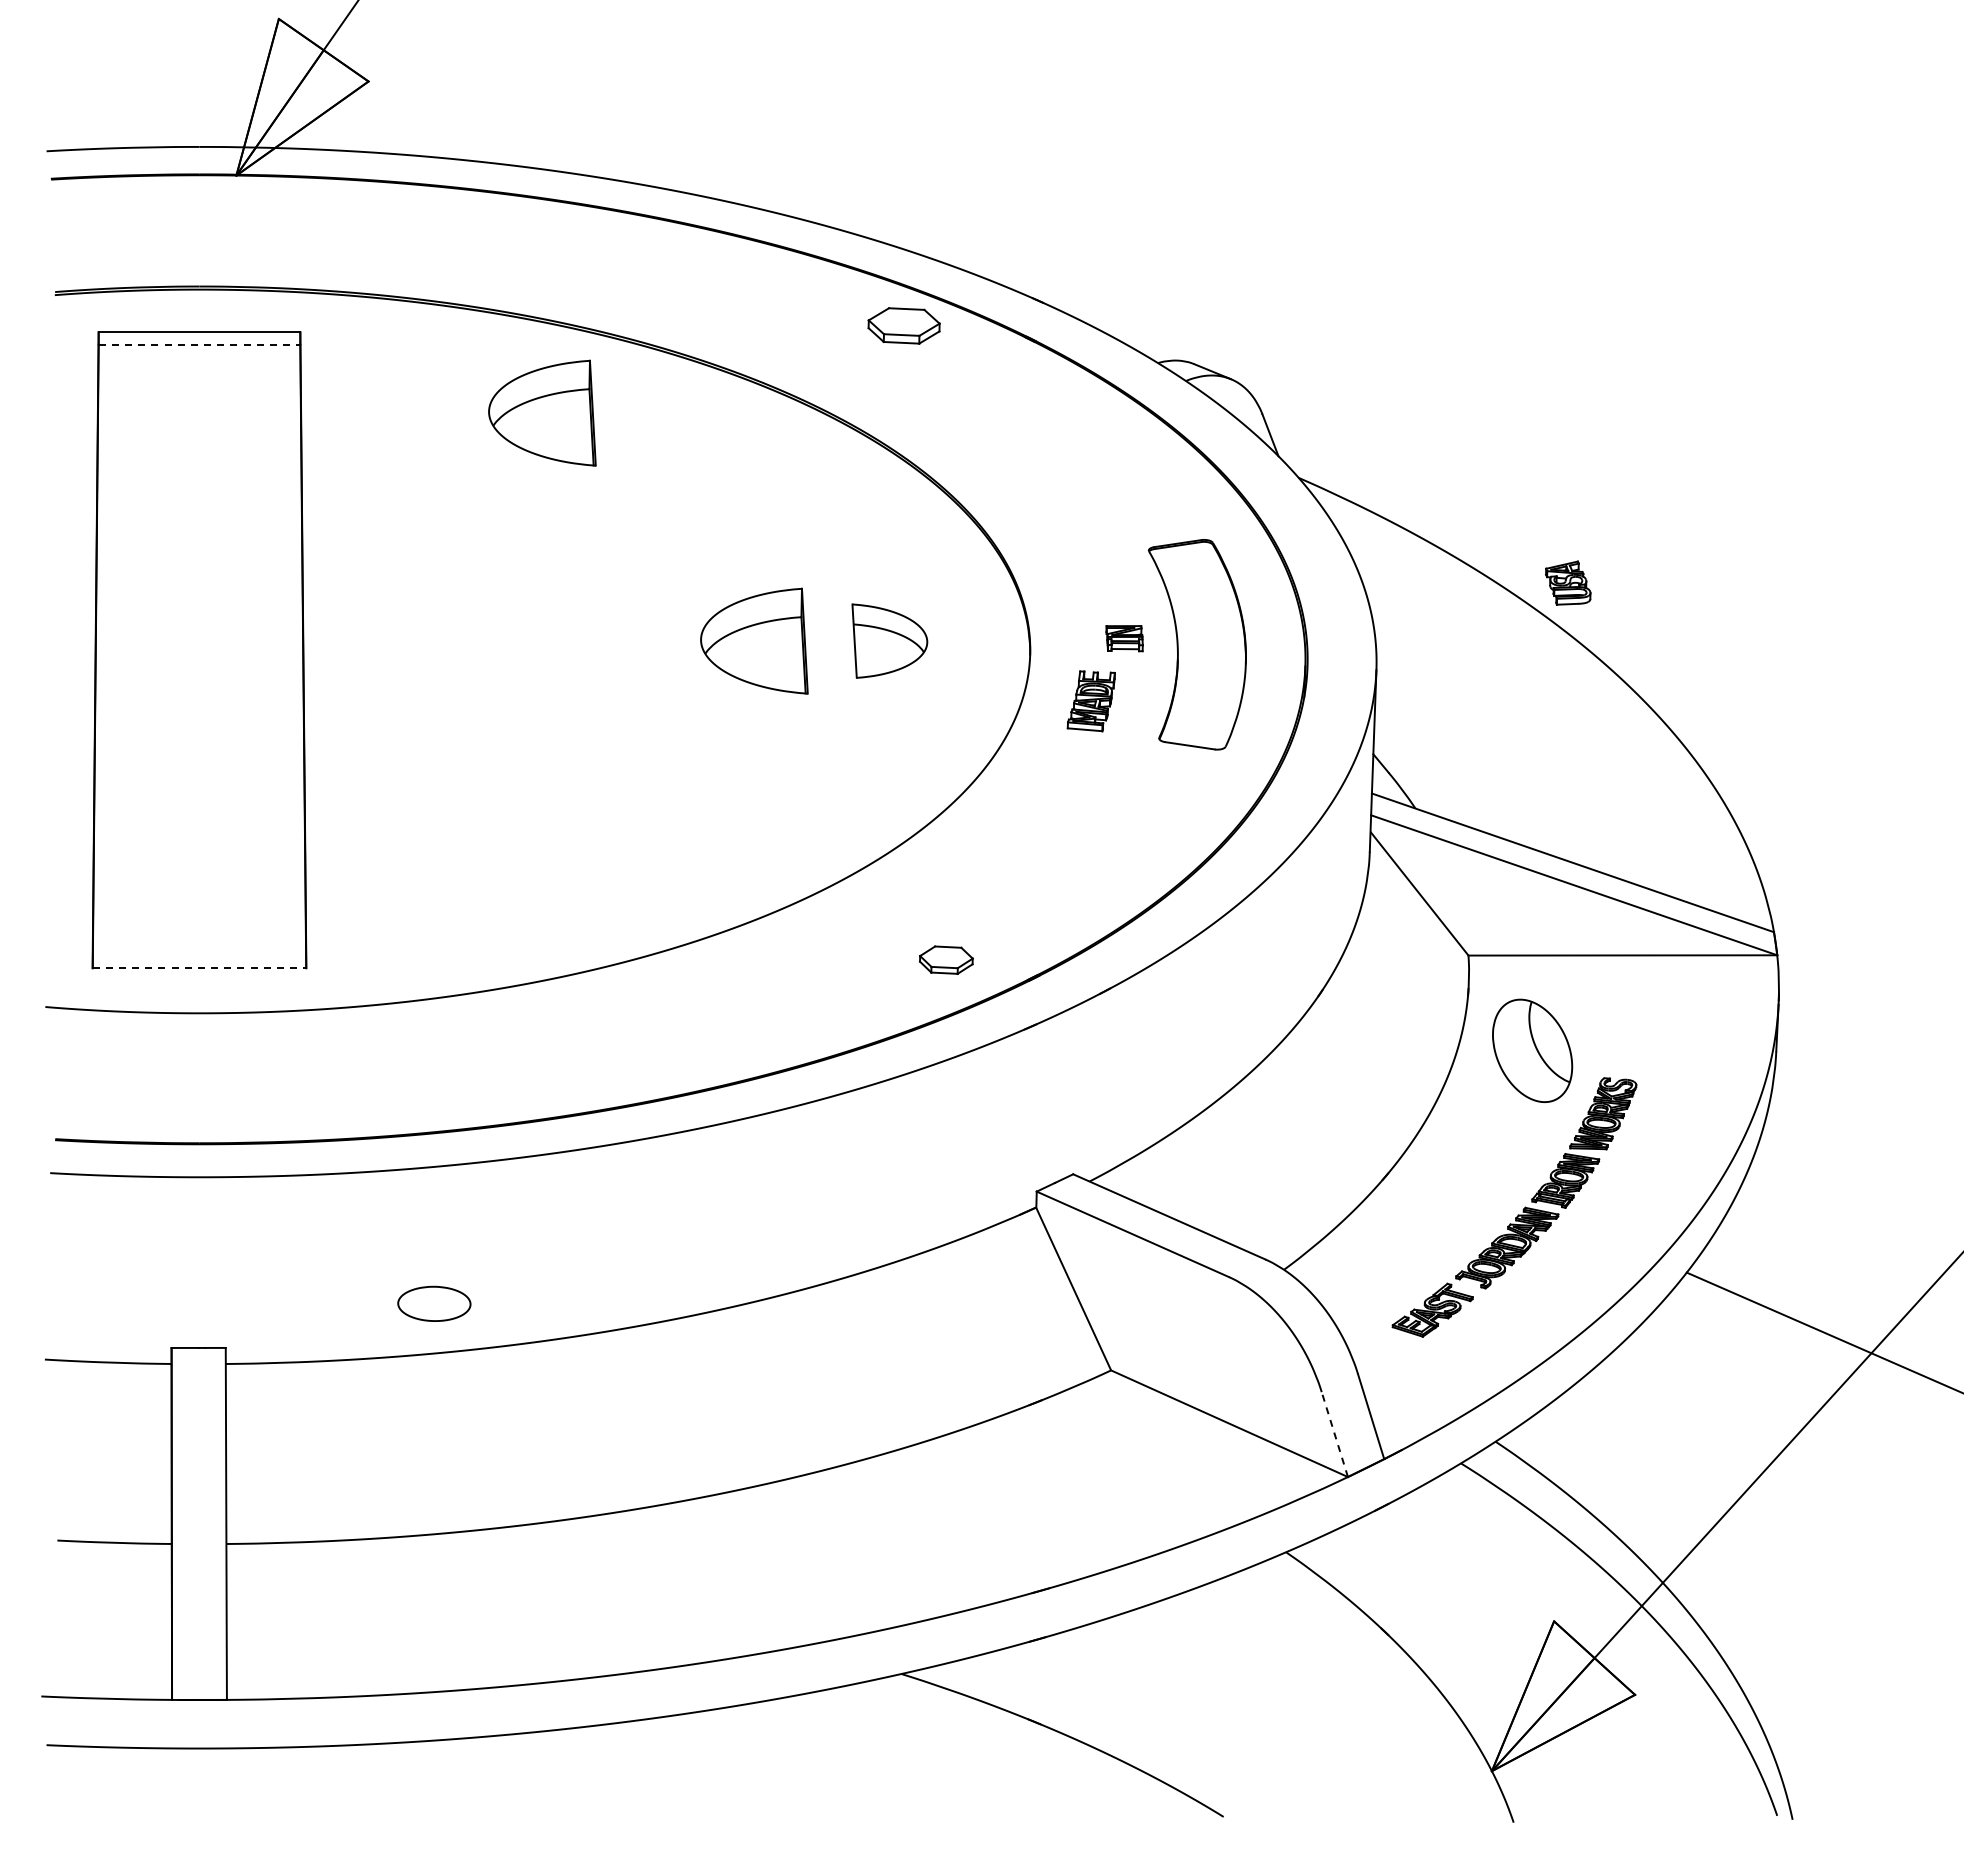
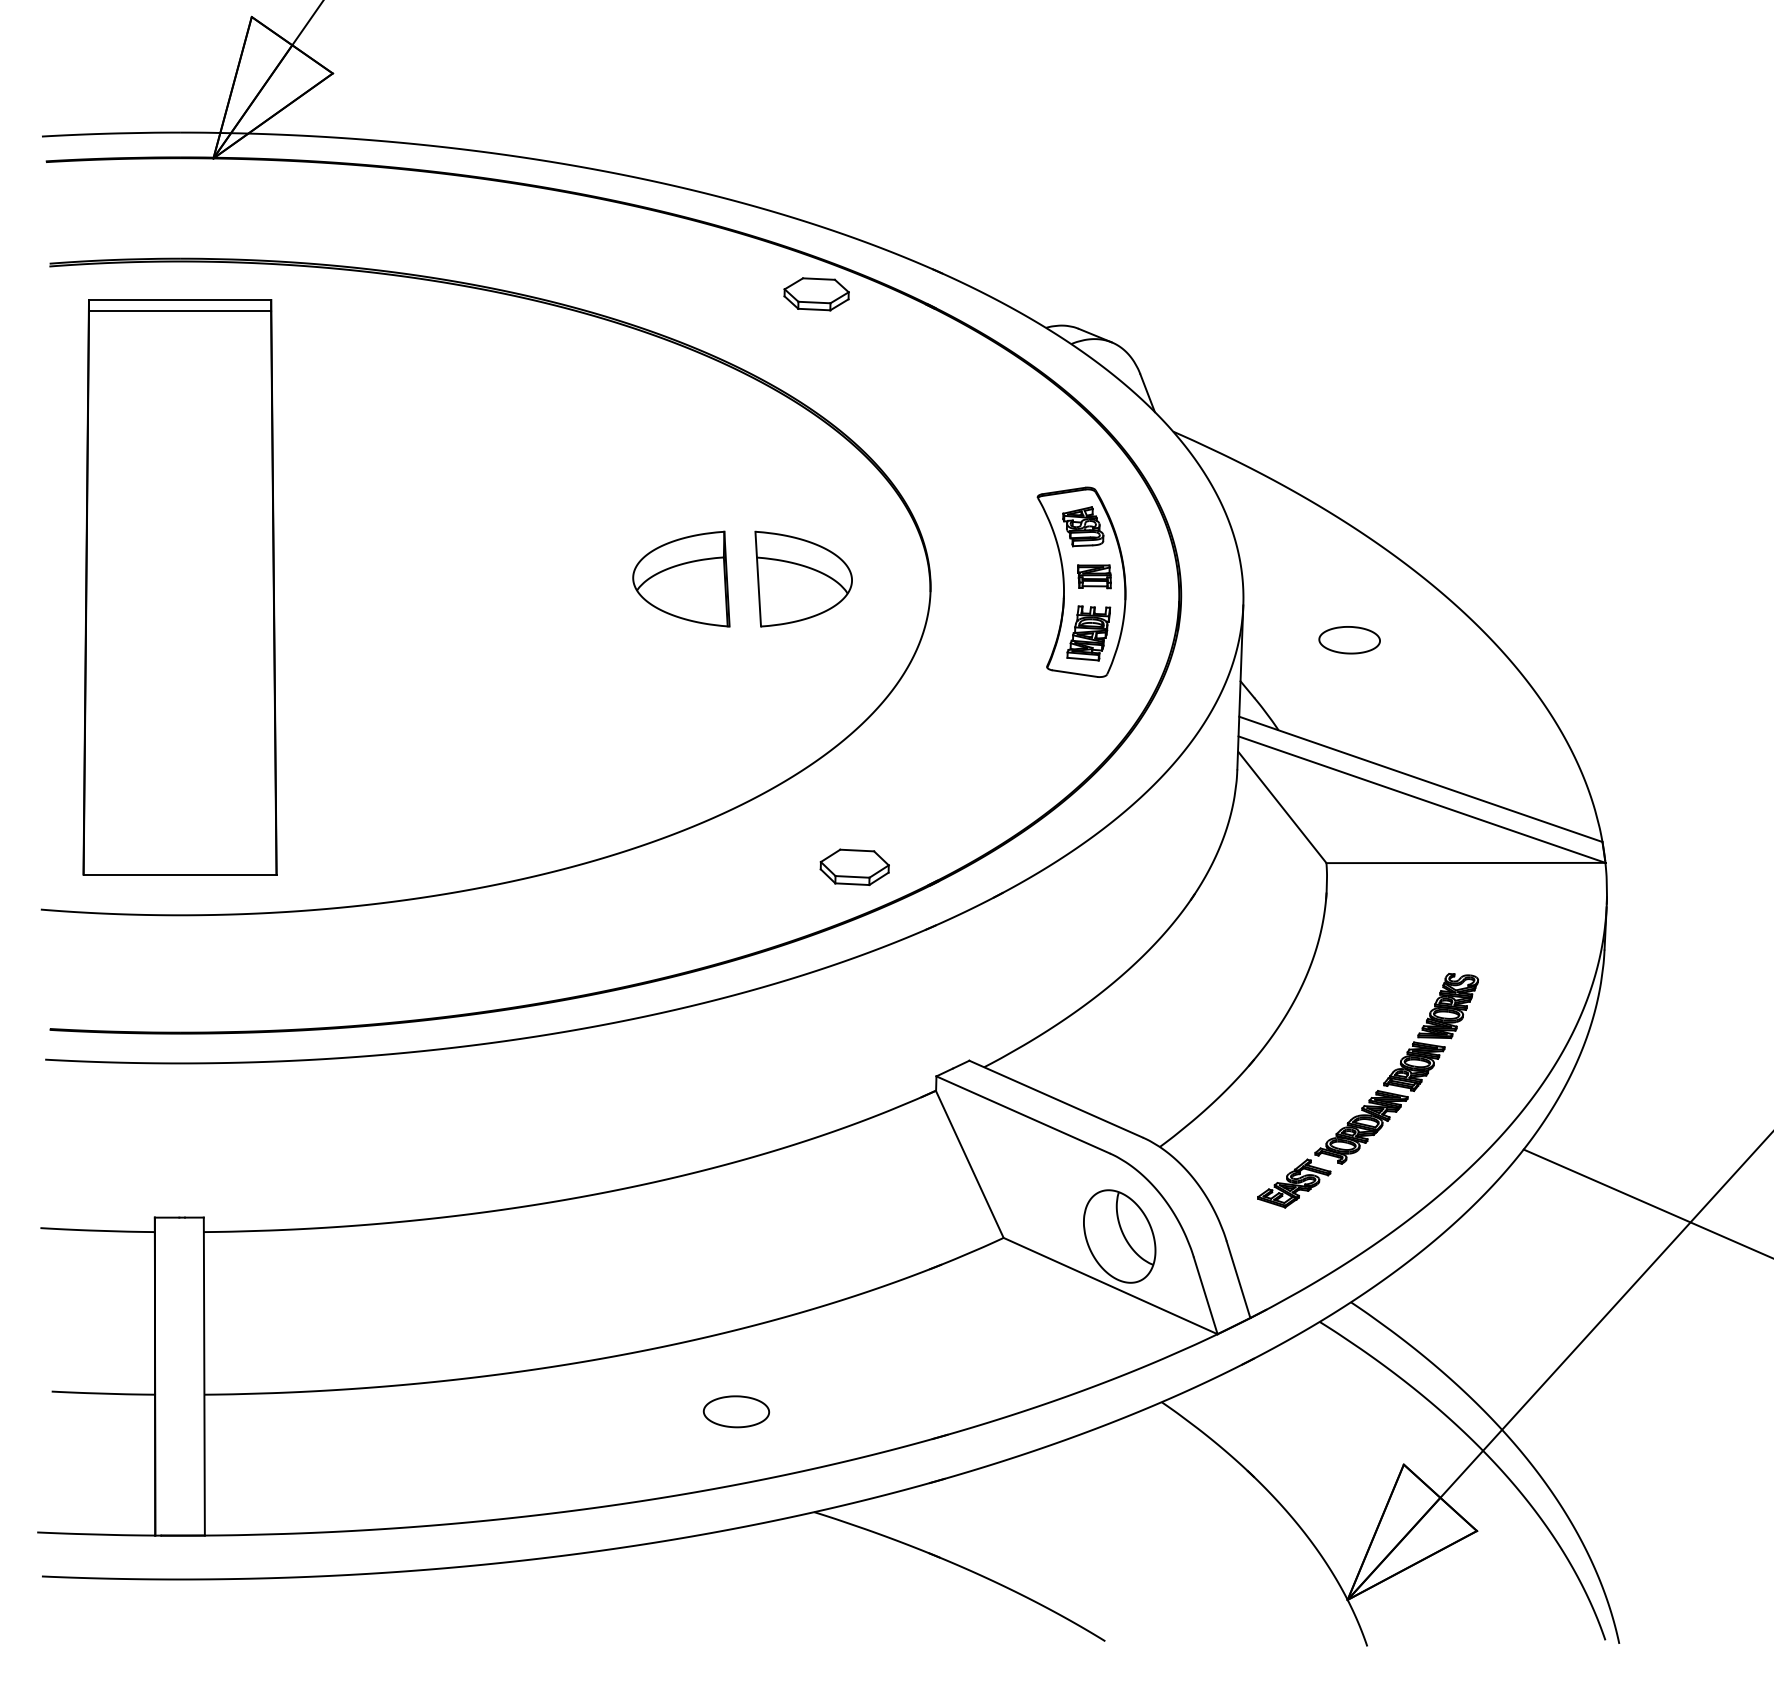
line: (199, 344) -> (180, 311), dashed -> solid
part: (542, 412) -> (489, 372), removed
part: (1568, 582) -> (1083, 526), moved
part: (1124, 638) -> (1094, 576), moved
part: (889, 640) -> (803, 578), size x1.43
part: (1090, 701) -> (1088, 633), moved
part: (1493, 708) -> (1349, 639), added
part: (946, 959) -> (854, 866), size x1.43
line: (199, 968) -> (180, 874), dashed -> solid
part: (1532, 1050) -> (1119, 1236), moved
part: (434, 1303) -> (736, 1411), moved
line: (1334, 1434) -> (1205, 1295), dashed -> solid

